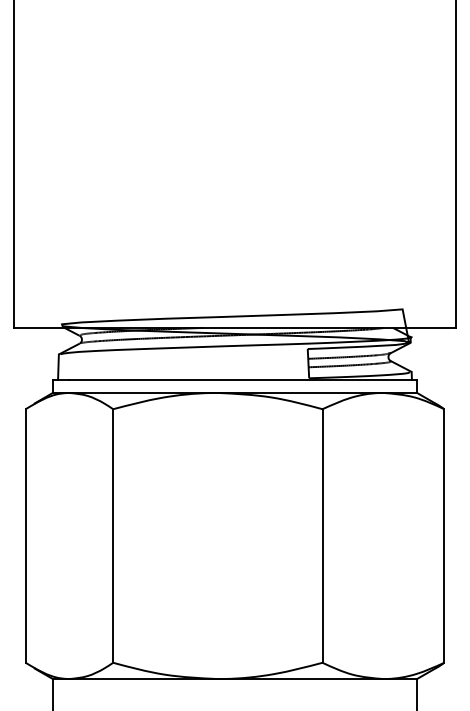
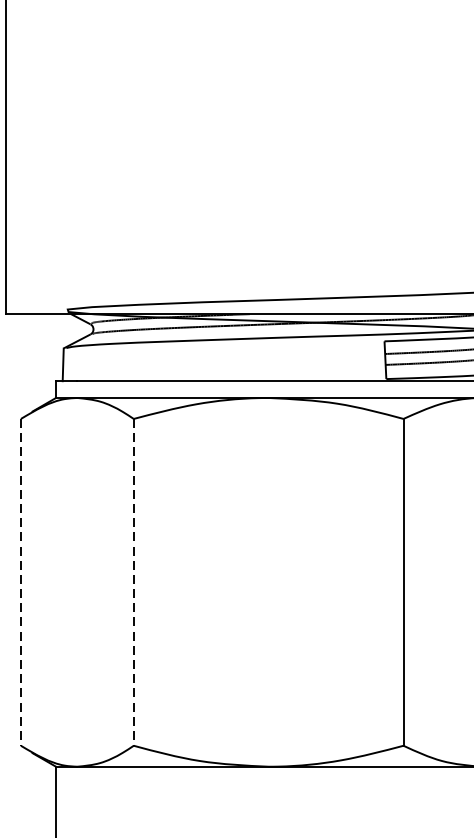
line: (25, 536) -> (20, 582), solid -> dashed
line: (113, 536) -> (134, 582), solid -> dashed

